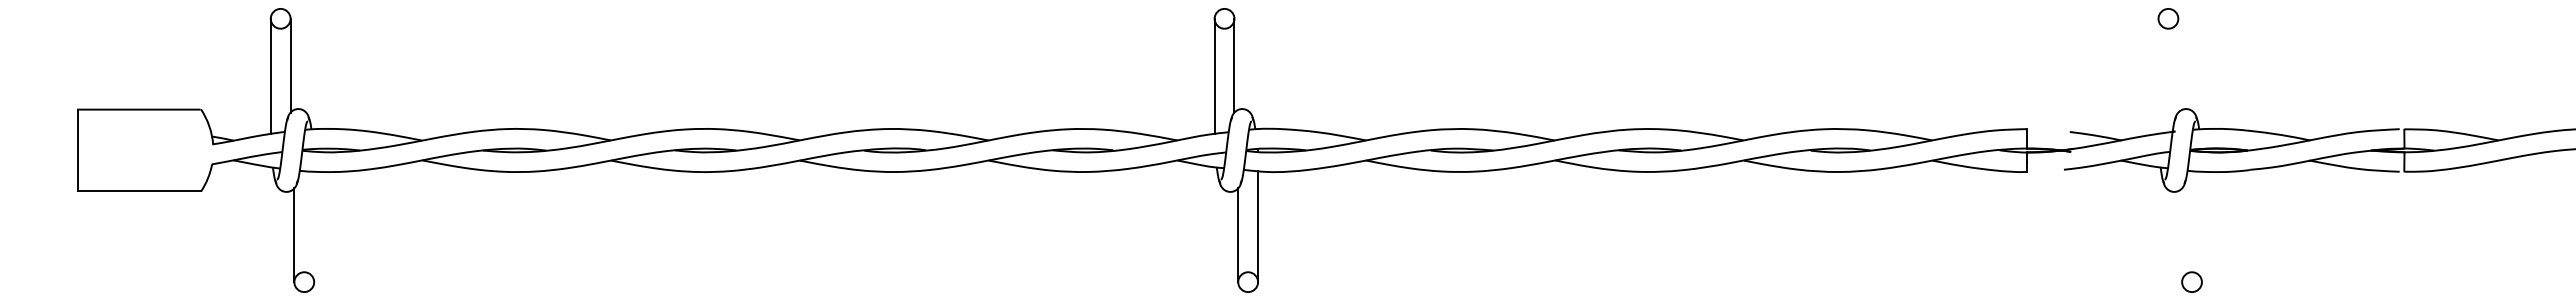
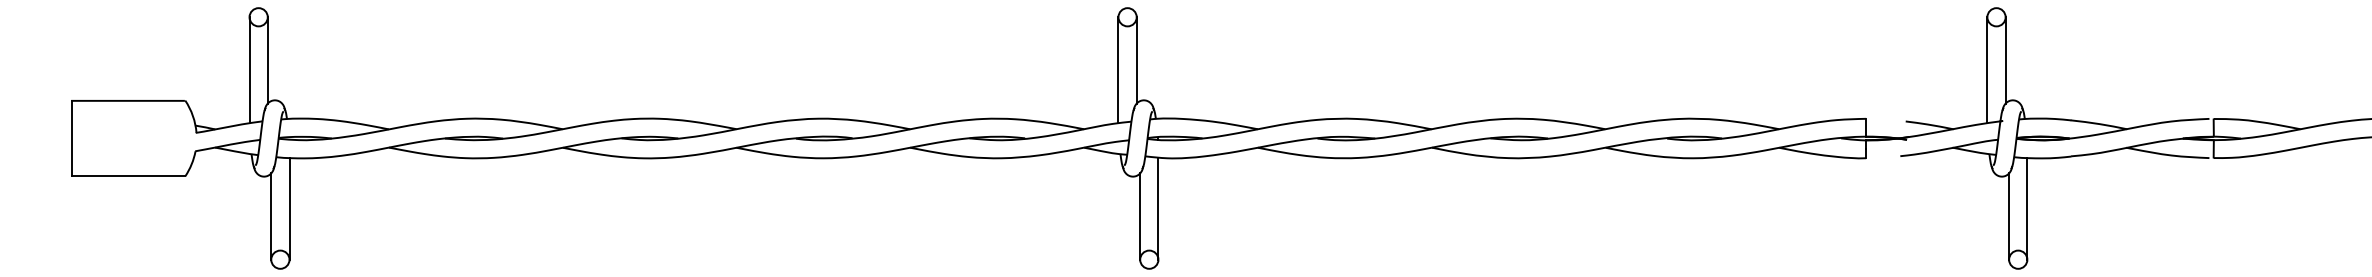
line: (2178, 65) -> (2005, 60), added
line: (2158, 75) -> (1987, 69), added
line: (314, 226) -> (289, 208), added
line: (2201, 226) -> (2026, 208), added
line: (2182, 235) -> (2009, 216), added

